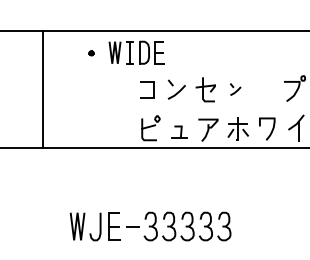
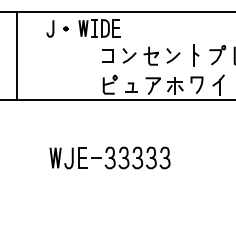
curve: (73, 52) -> (52, 28), added
line: (43, 89) -> (17, 55), moved
part: (235, 89) -> (173, 55), size x1.67
part: (266, 89) -> (196, 55), added

